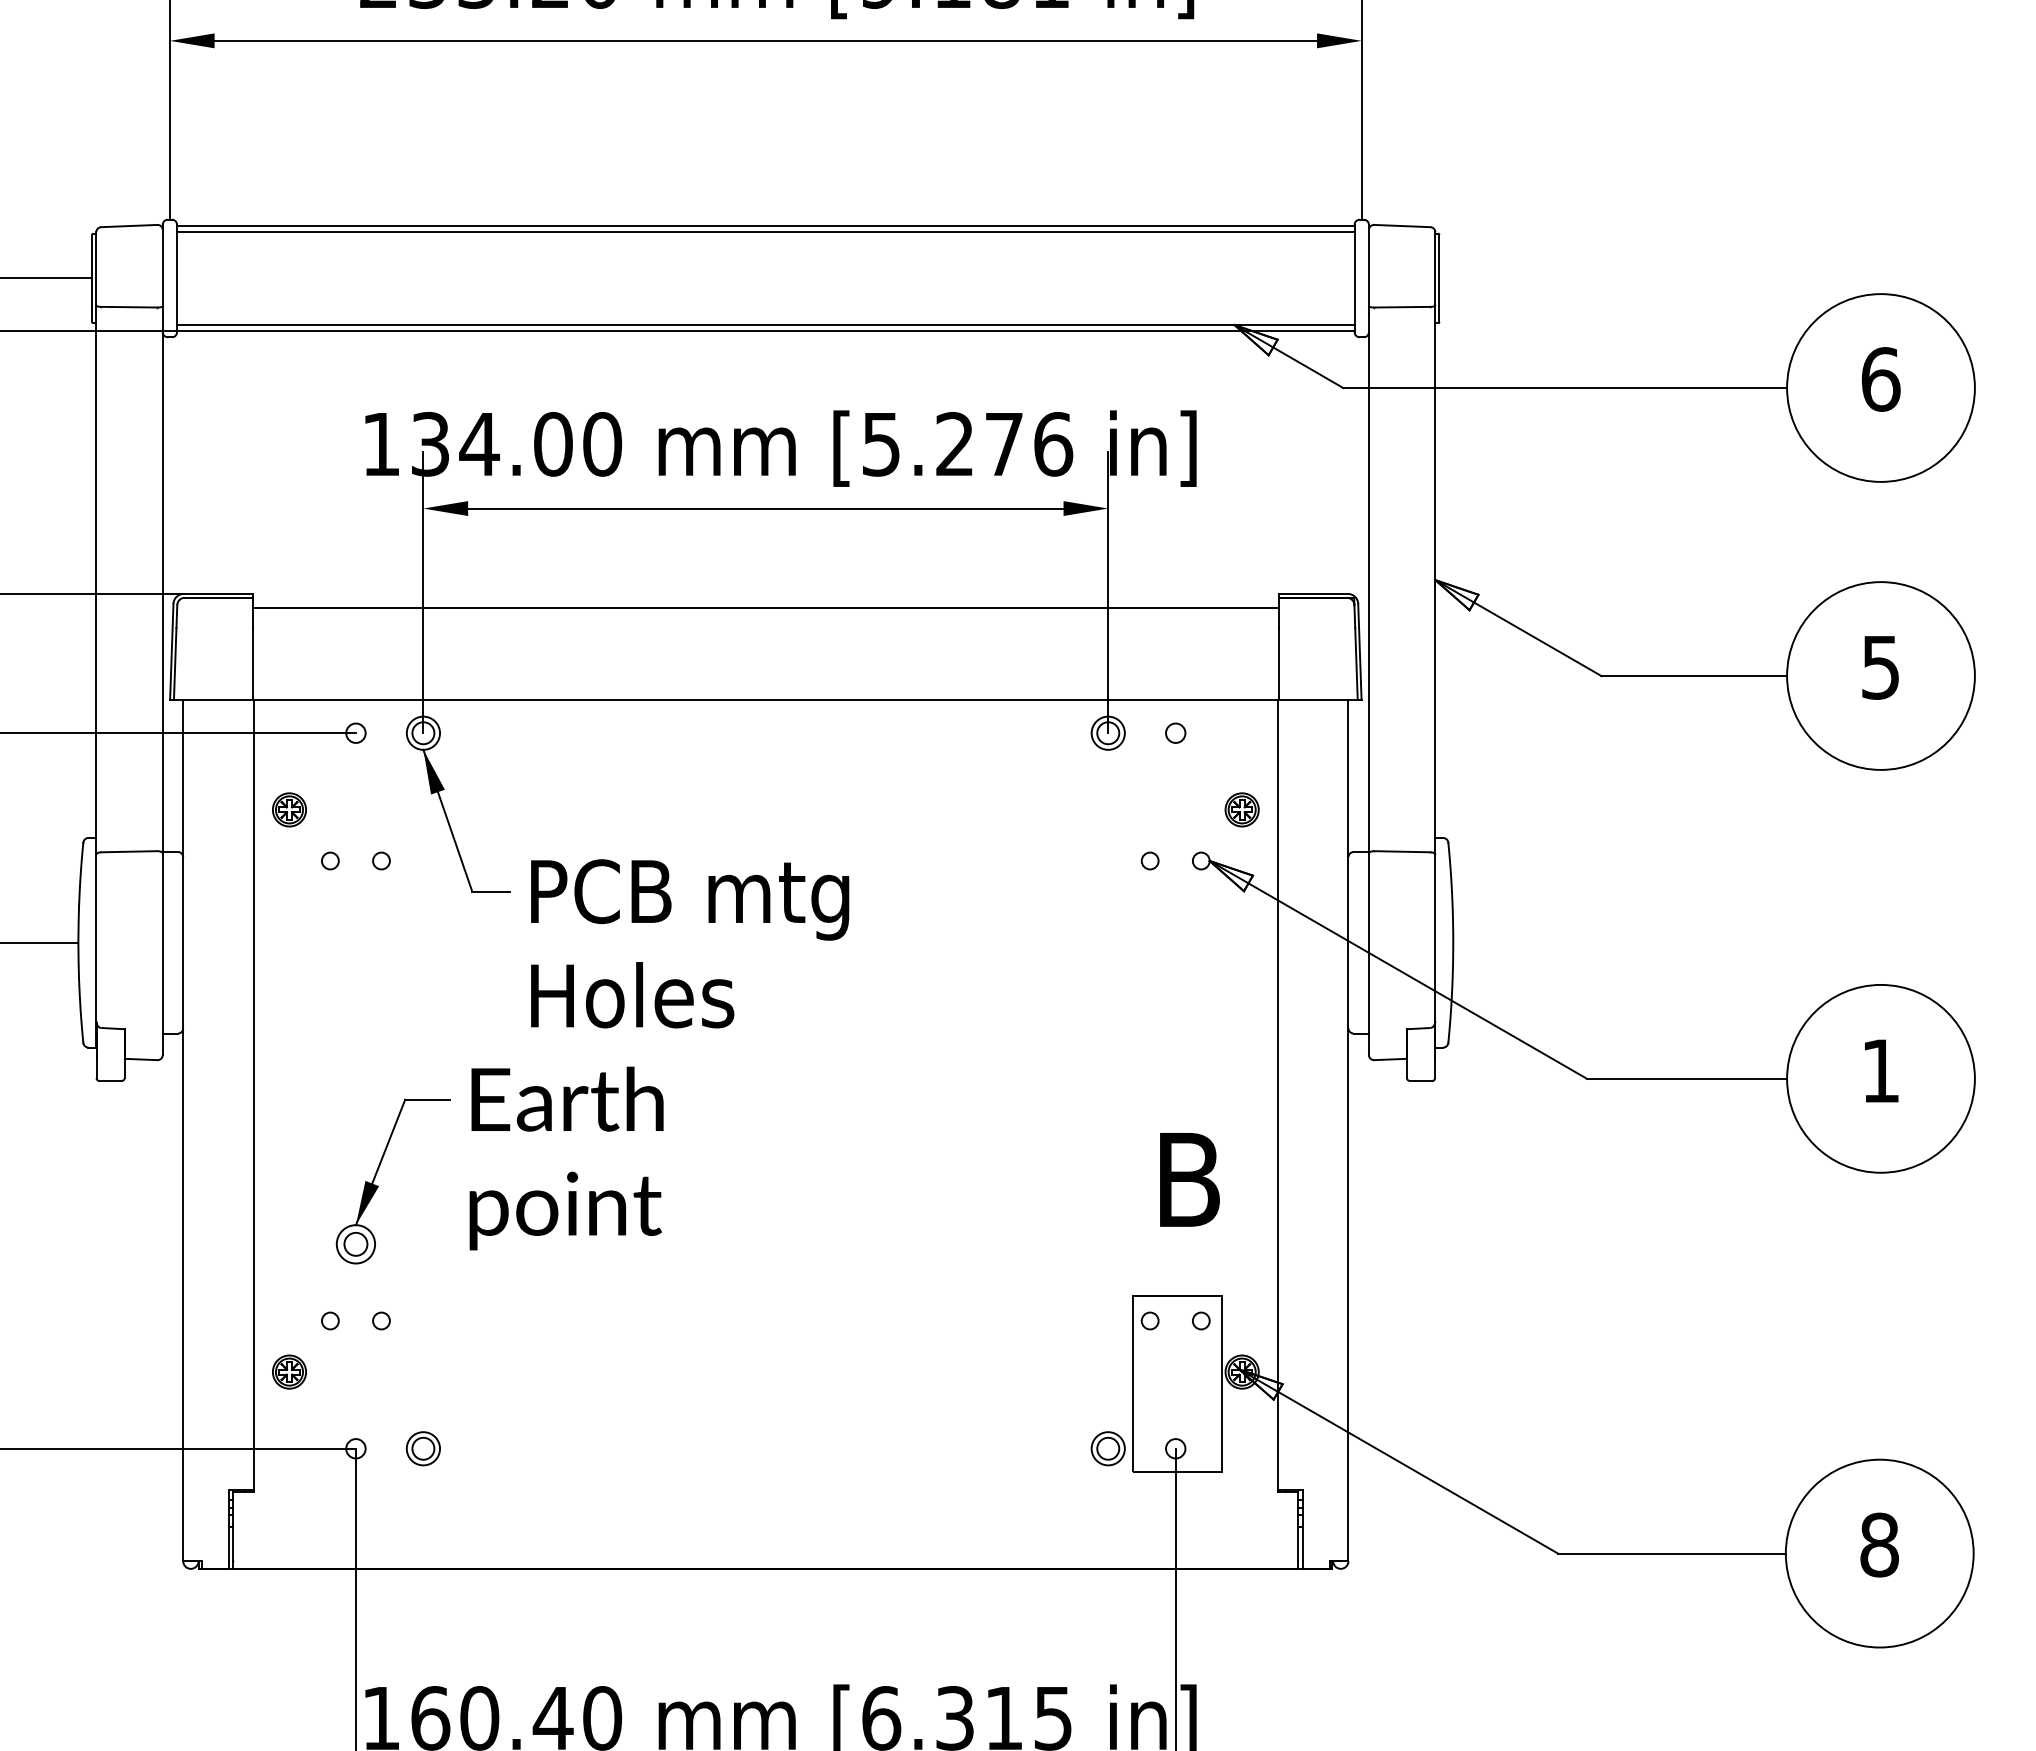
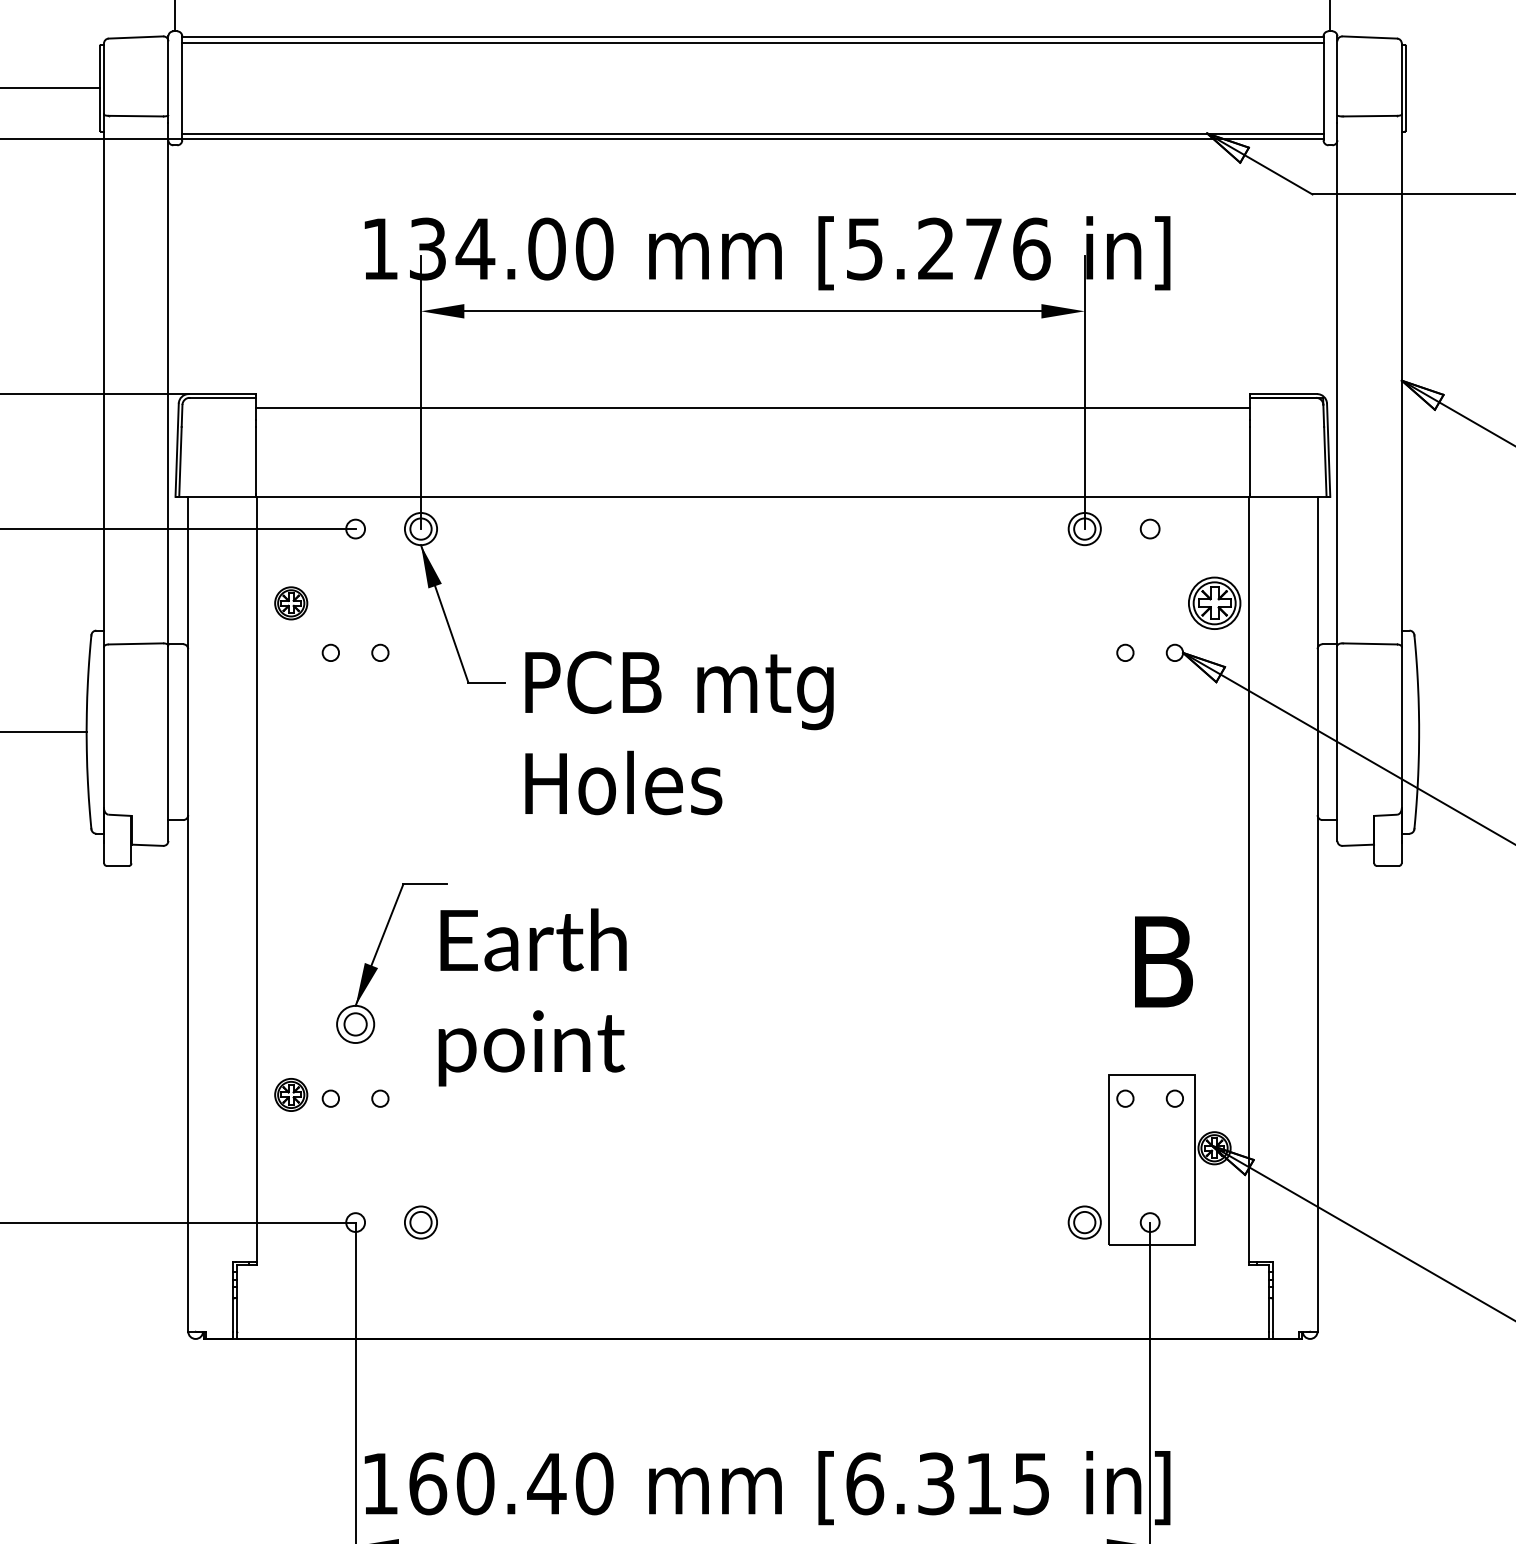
part: (1241, 809) -> (1213, 602), size x1.6
text: (566, 1158) -> (532, 997), moved
part: (289, 1371) -> (291, 1094), moved

